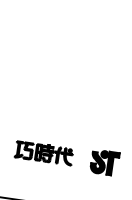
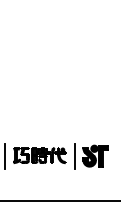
line: (6, 149) -> (5, 156), added
line: (81, 159) -> (74, 156), added

